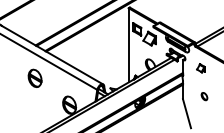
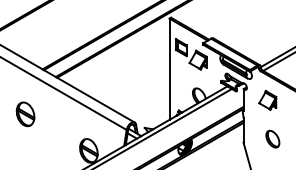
part: (200, 68) -> (267, 100), size x1.67
part: (34, 77) -> (24, 113), moved
part: (204, 96) -> (272, 139), size x1.67

